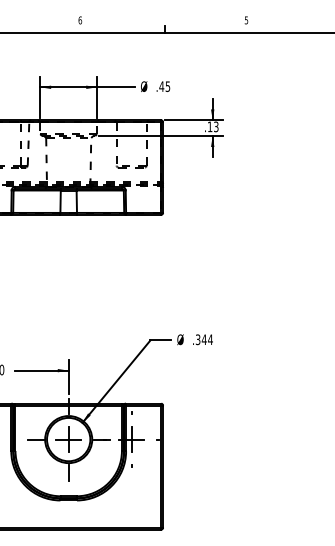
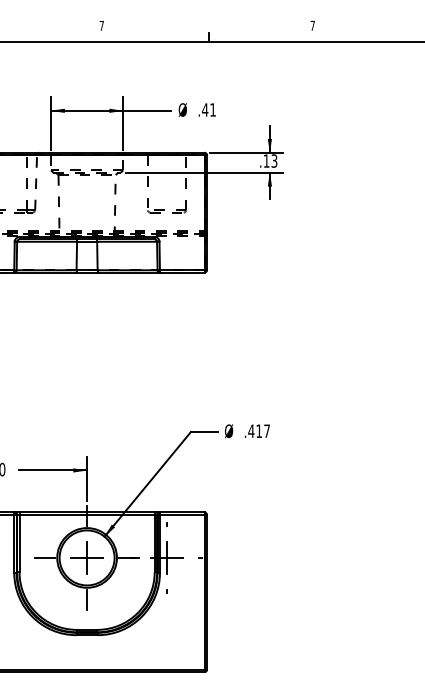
text: (80, 20) -> (101, 25), 6 -> 7
text: (246, 20) -> (312, 25), 5 -> 7
text: (167, 86) -> (212, 109), .45 -> .41
text: (204, 339) -> (259, 431), .344 -> .417

